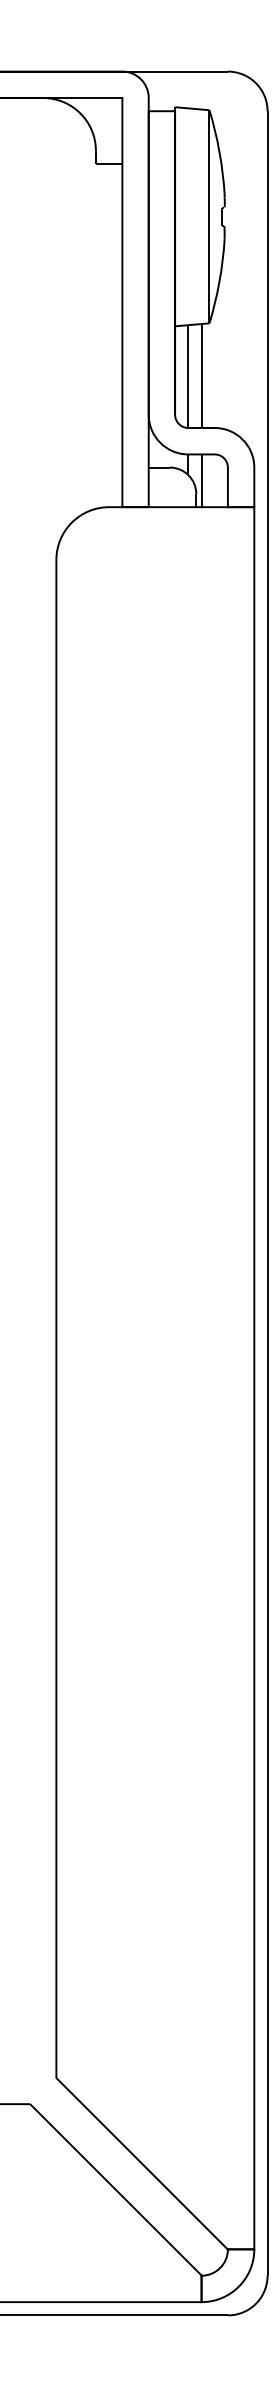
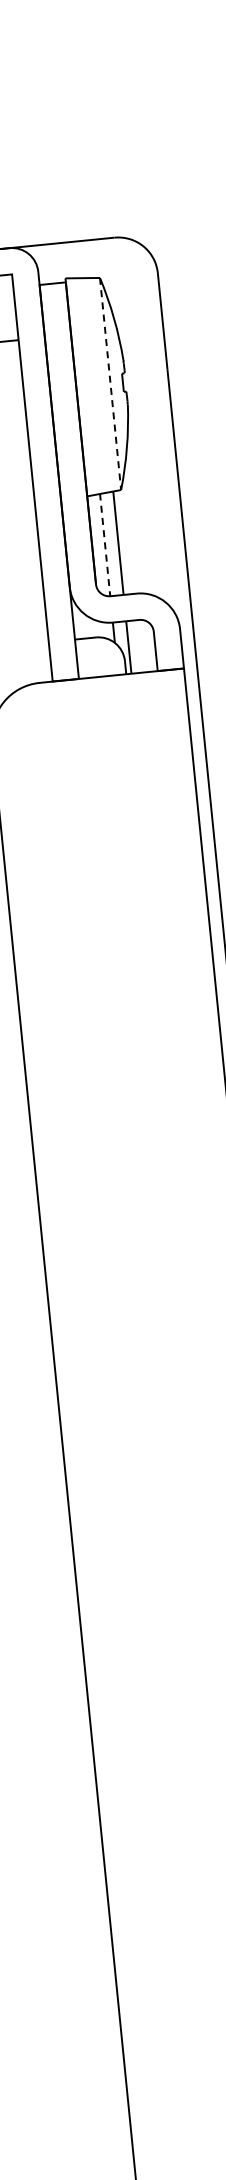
line: (209, 216) -> (110, 383), solid -> dashed
line: (188, 376) -> (105, 544), solid -> dashed

